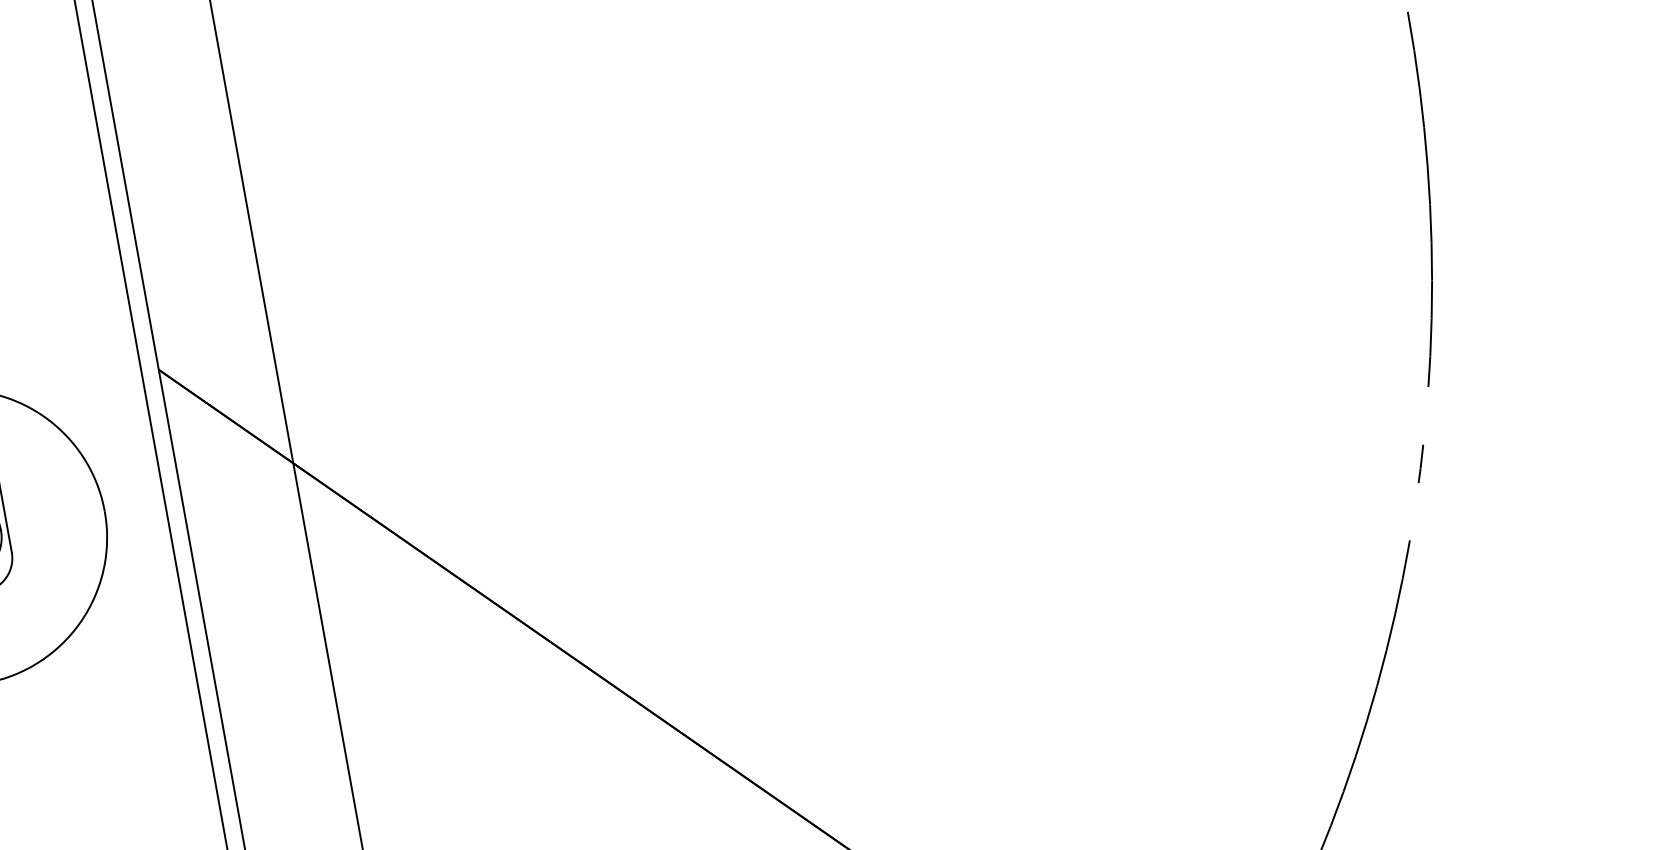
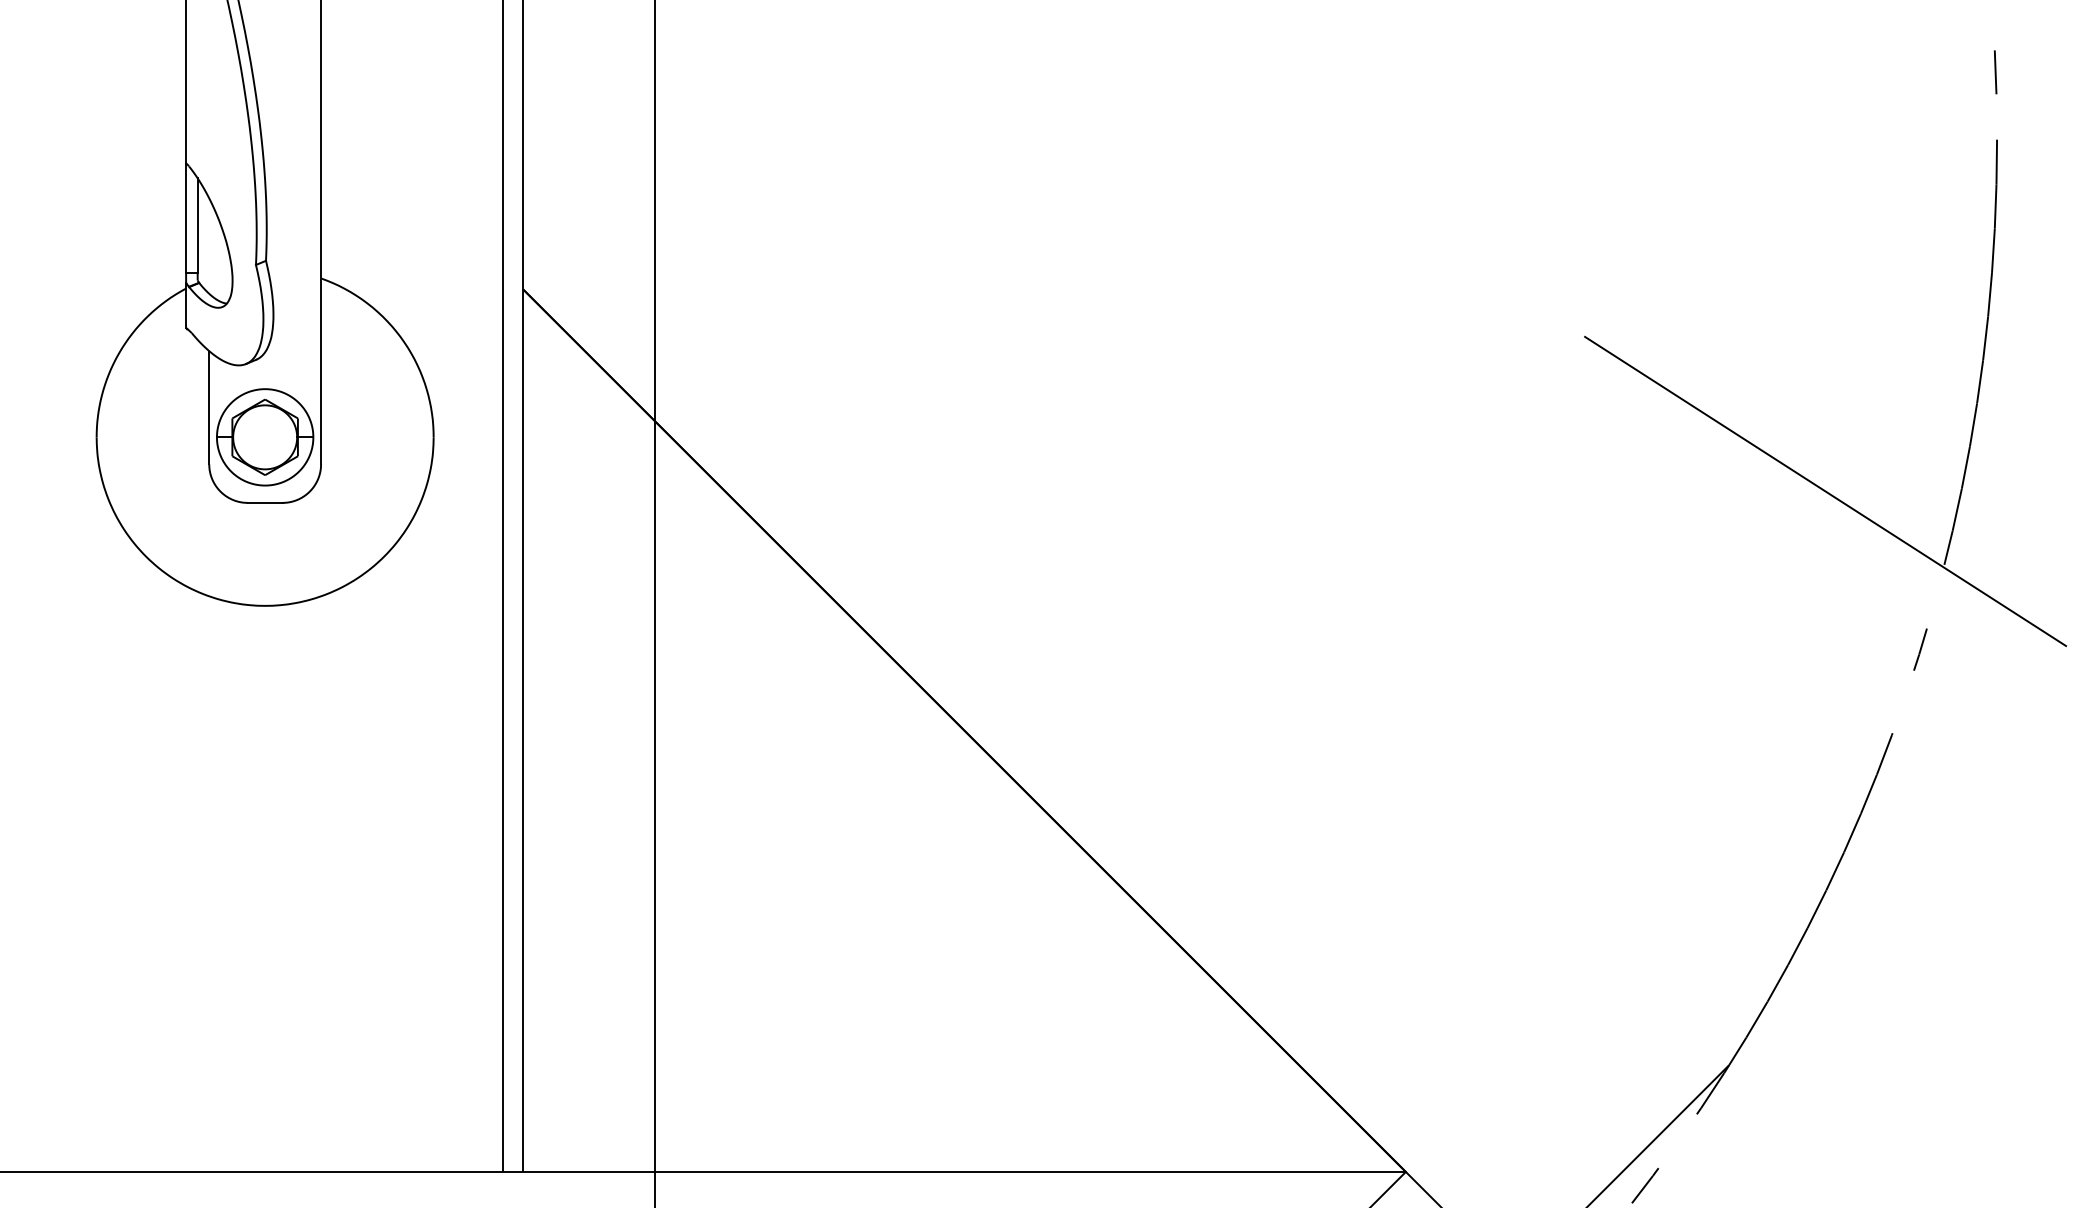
line: (1314, 342) -> (1825, 491), added

